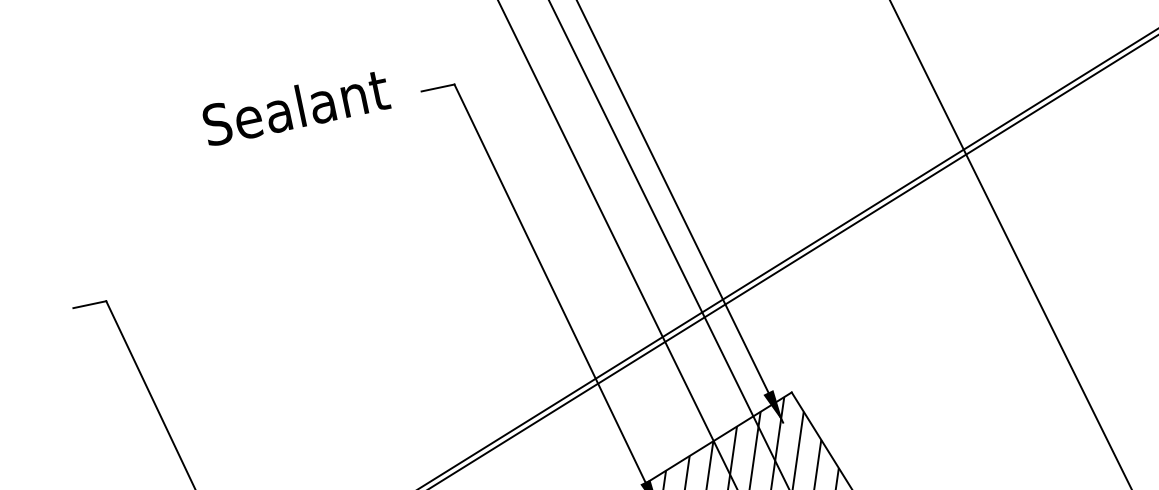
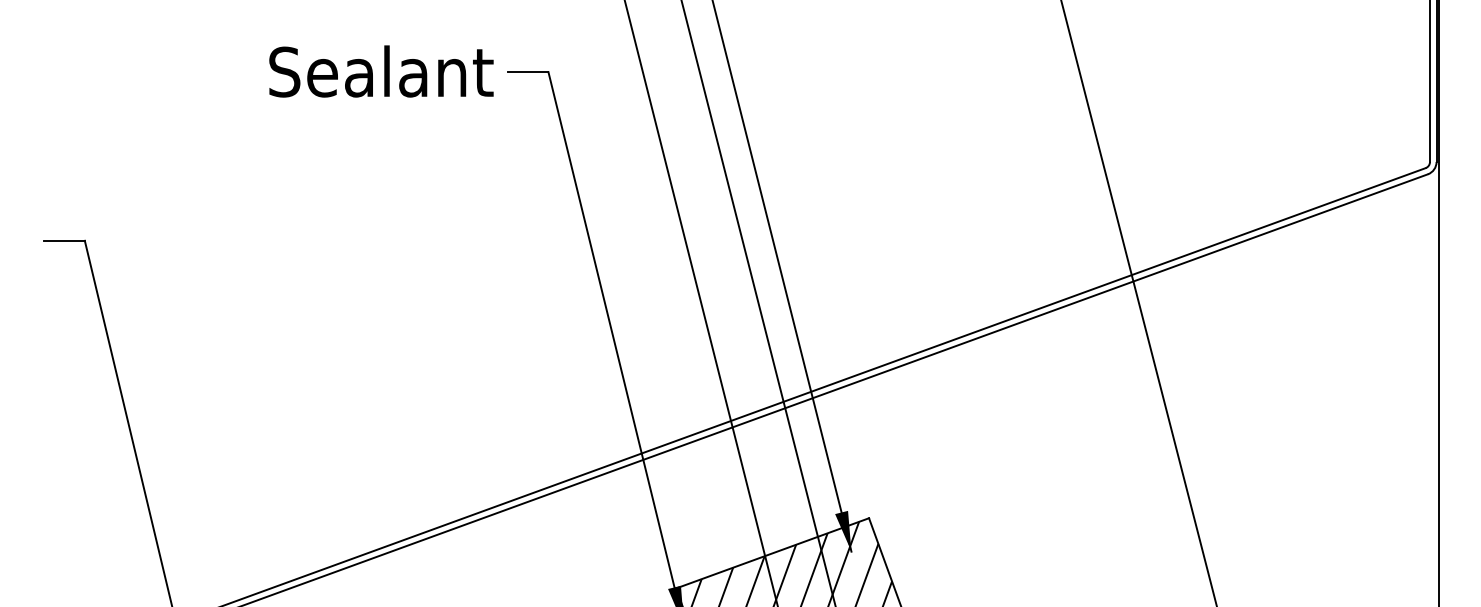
text: (296, 107) -> (381, 71), moved

